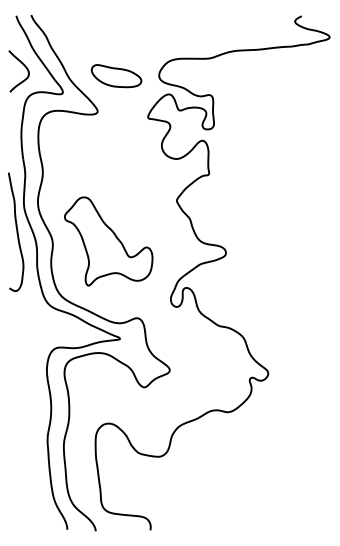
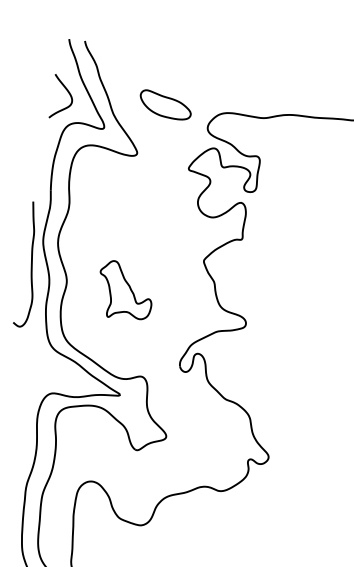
part: (116, 76) -> (165, 105), moved
part: (108, 241) -> (125, 291), size x0.6

